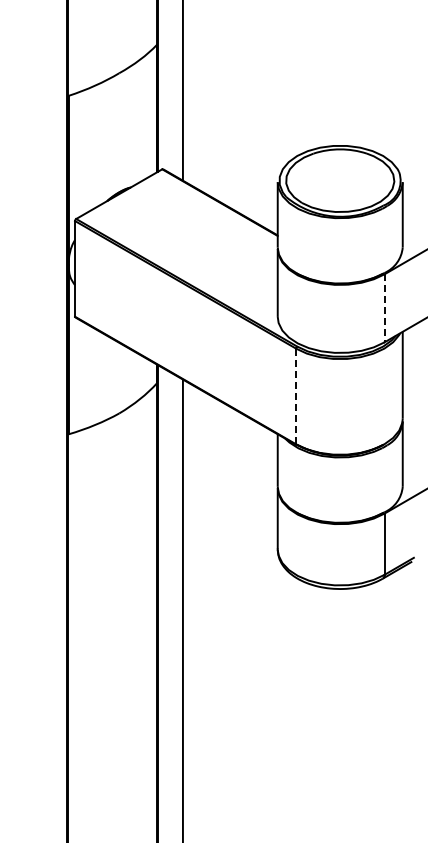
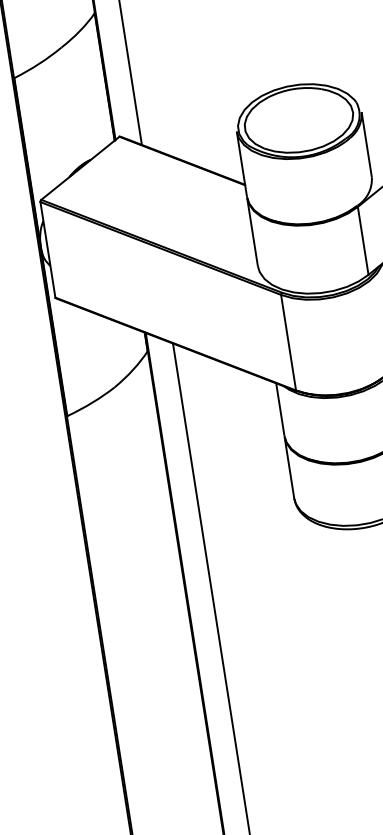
line: (384, 308) -> (363, 241), dashed -> solid
line: (296, 396) -> (289, 342), dashed -> solid

